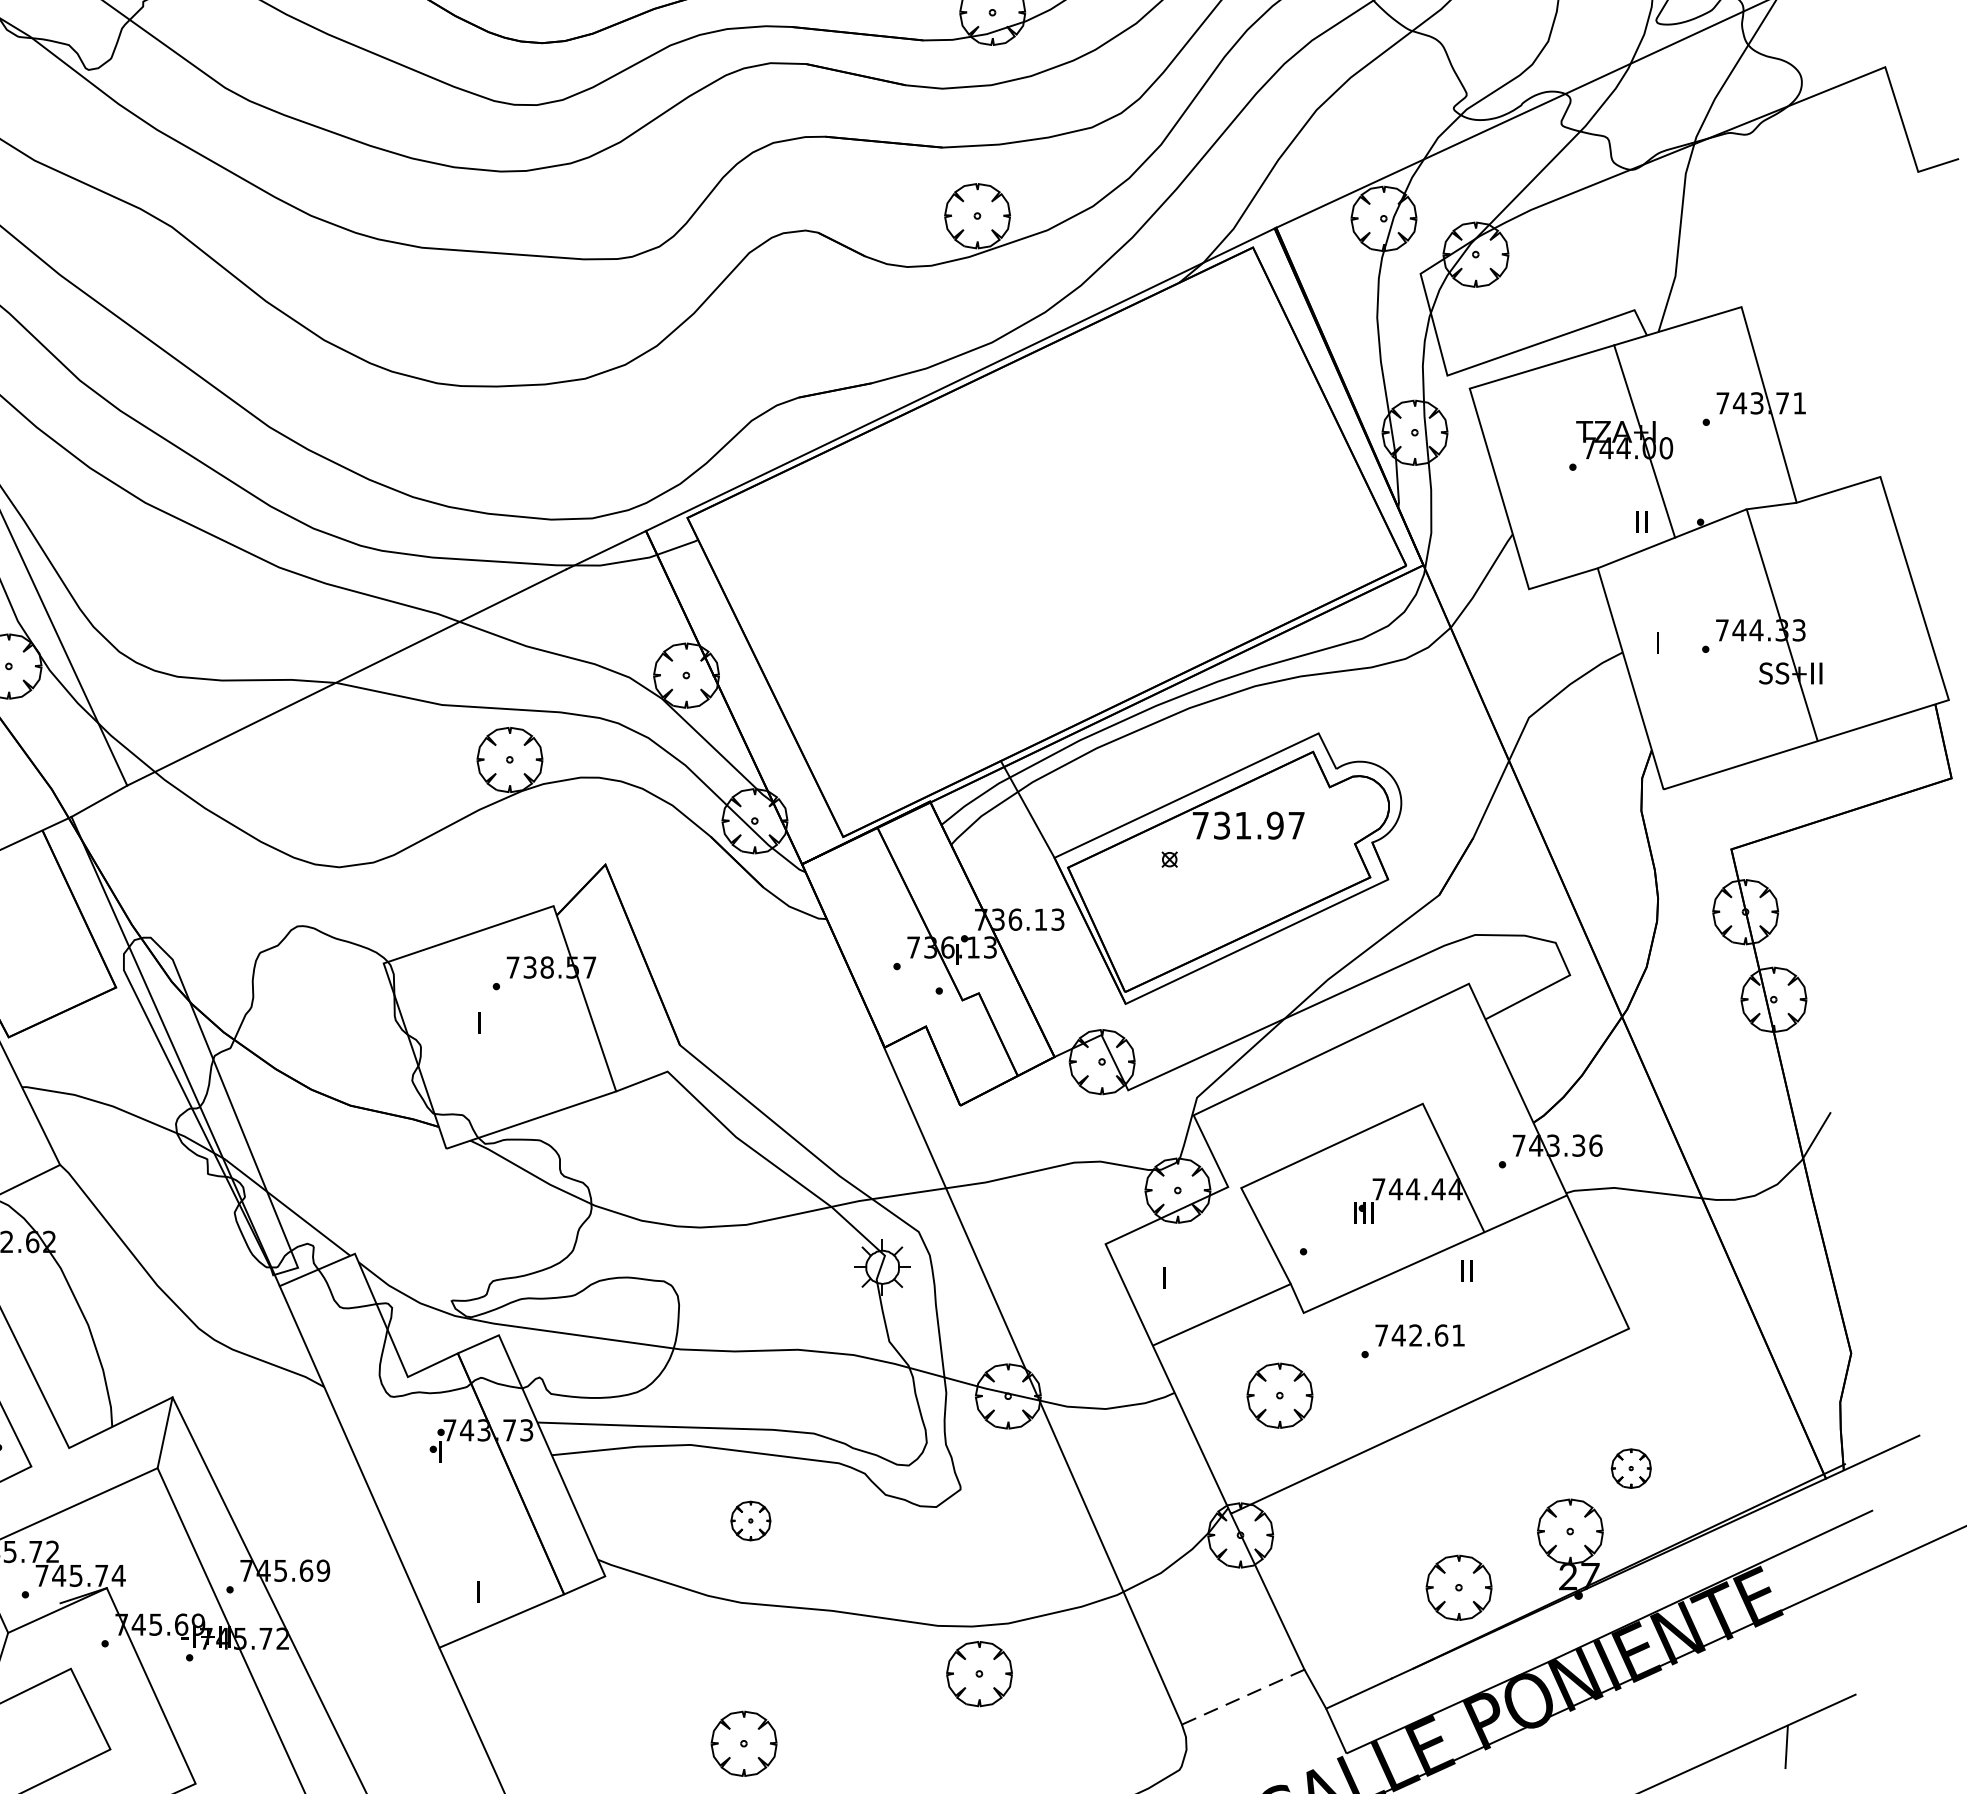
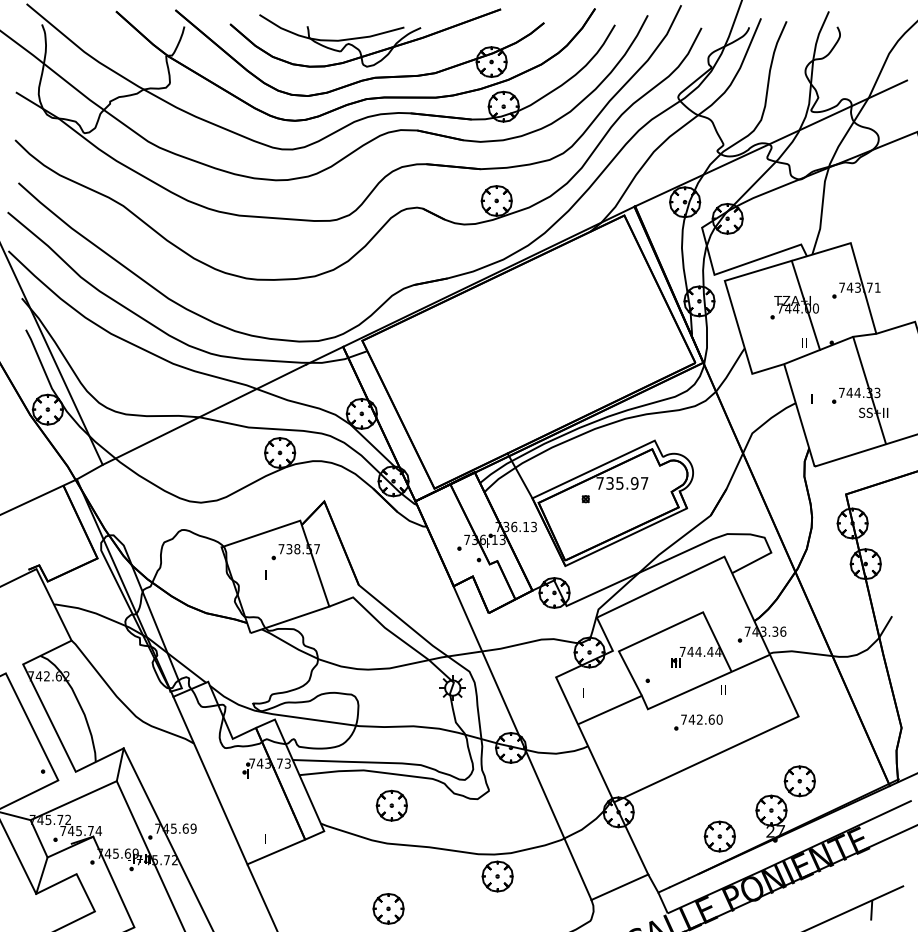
text: (1242, 825) -> (619, 483), 731.97 -> 735.97
text: (1458, 1335) -> (719, 719), 742.61 -> 742.60
part: (1279, 1395) -> (636, 747), removed
part: (1630, 1468) -> (799, 781), size x1.67
part: (750, 1520) -> (391, 805), size x1.67
line: (1242, 1697) -> (619, 887), dashed -> solid

